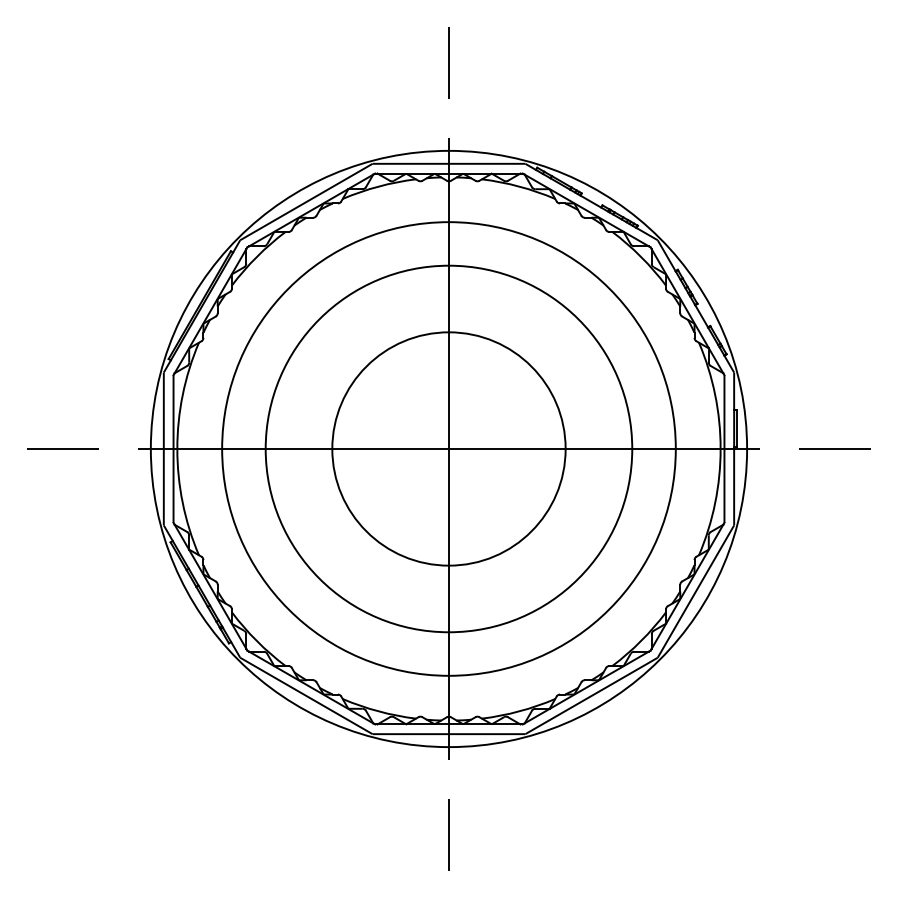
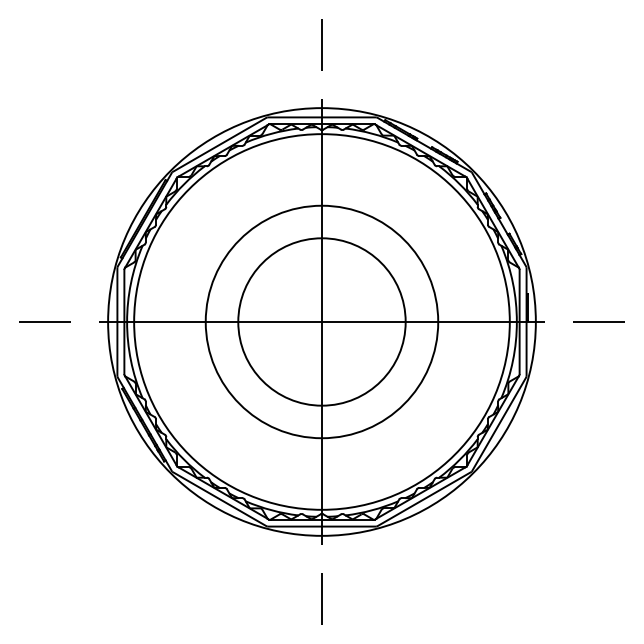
circle: (448, 448) -> (321, 321), size x0.71
circle: (448, 448) -> (321, 321), size x1.43

